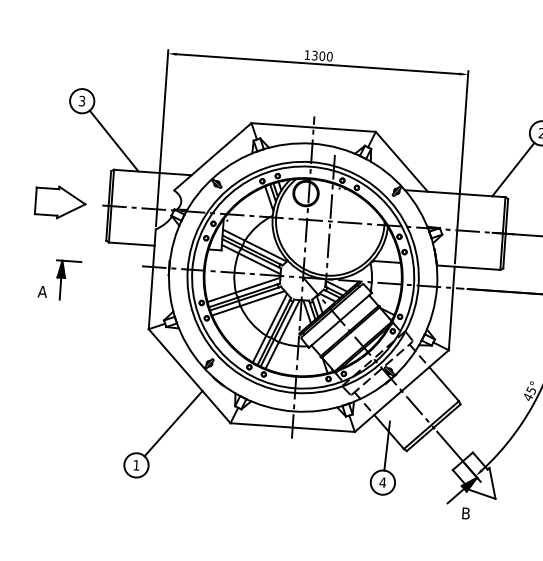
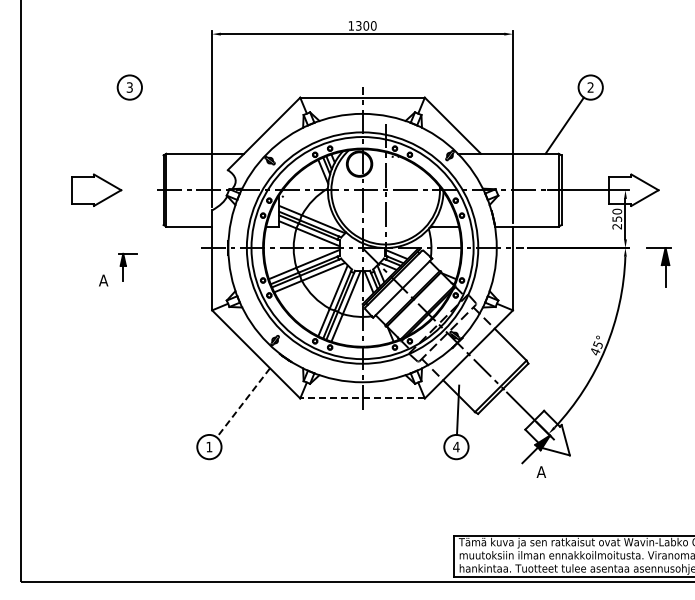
line: (114, 140) -> (164, 124), removed
part: (60, 201) -> (96, 189), moved
part: (67, 280) -> (127, 267), size x0.7
line: (173, 423) -> (243, 402), solid -> dashed
line: (292, 427) -> (362, 398), solid -> dashed
text: (466, 512) -> (541, 471), B -> A

